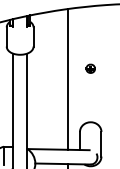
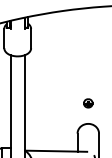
part: (90, 68) -> (88, 103), moved
line: (67, 79) -> (65, 81), removed

